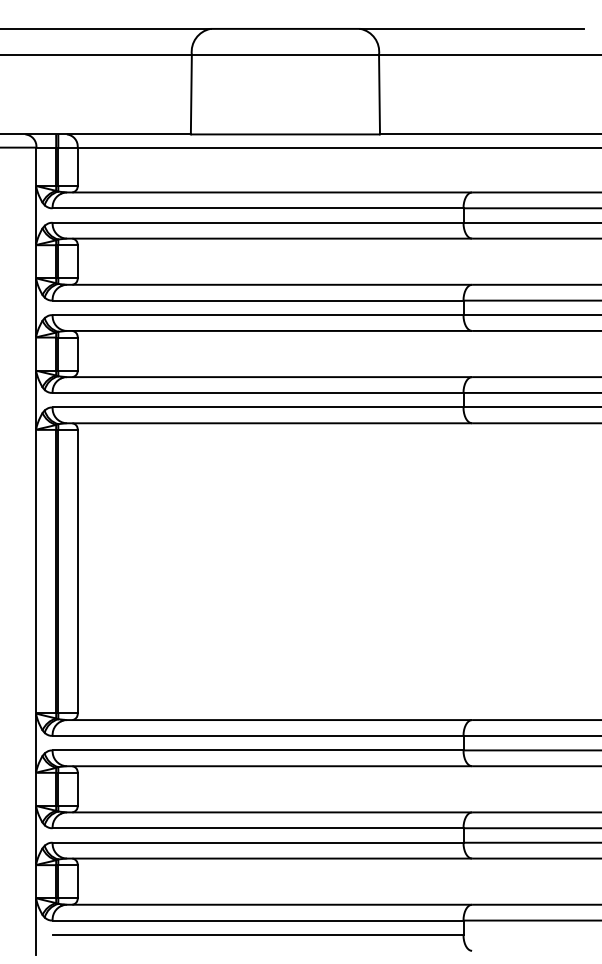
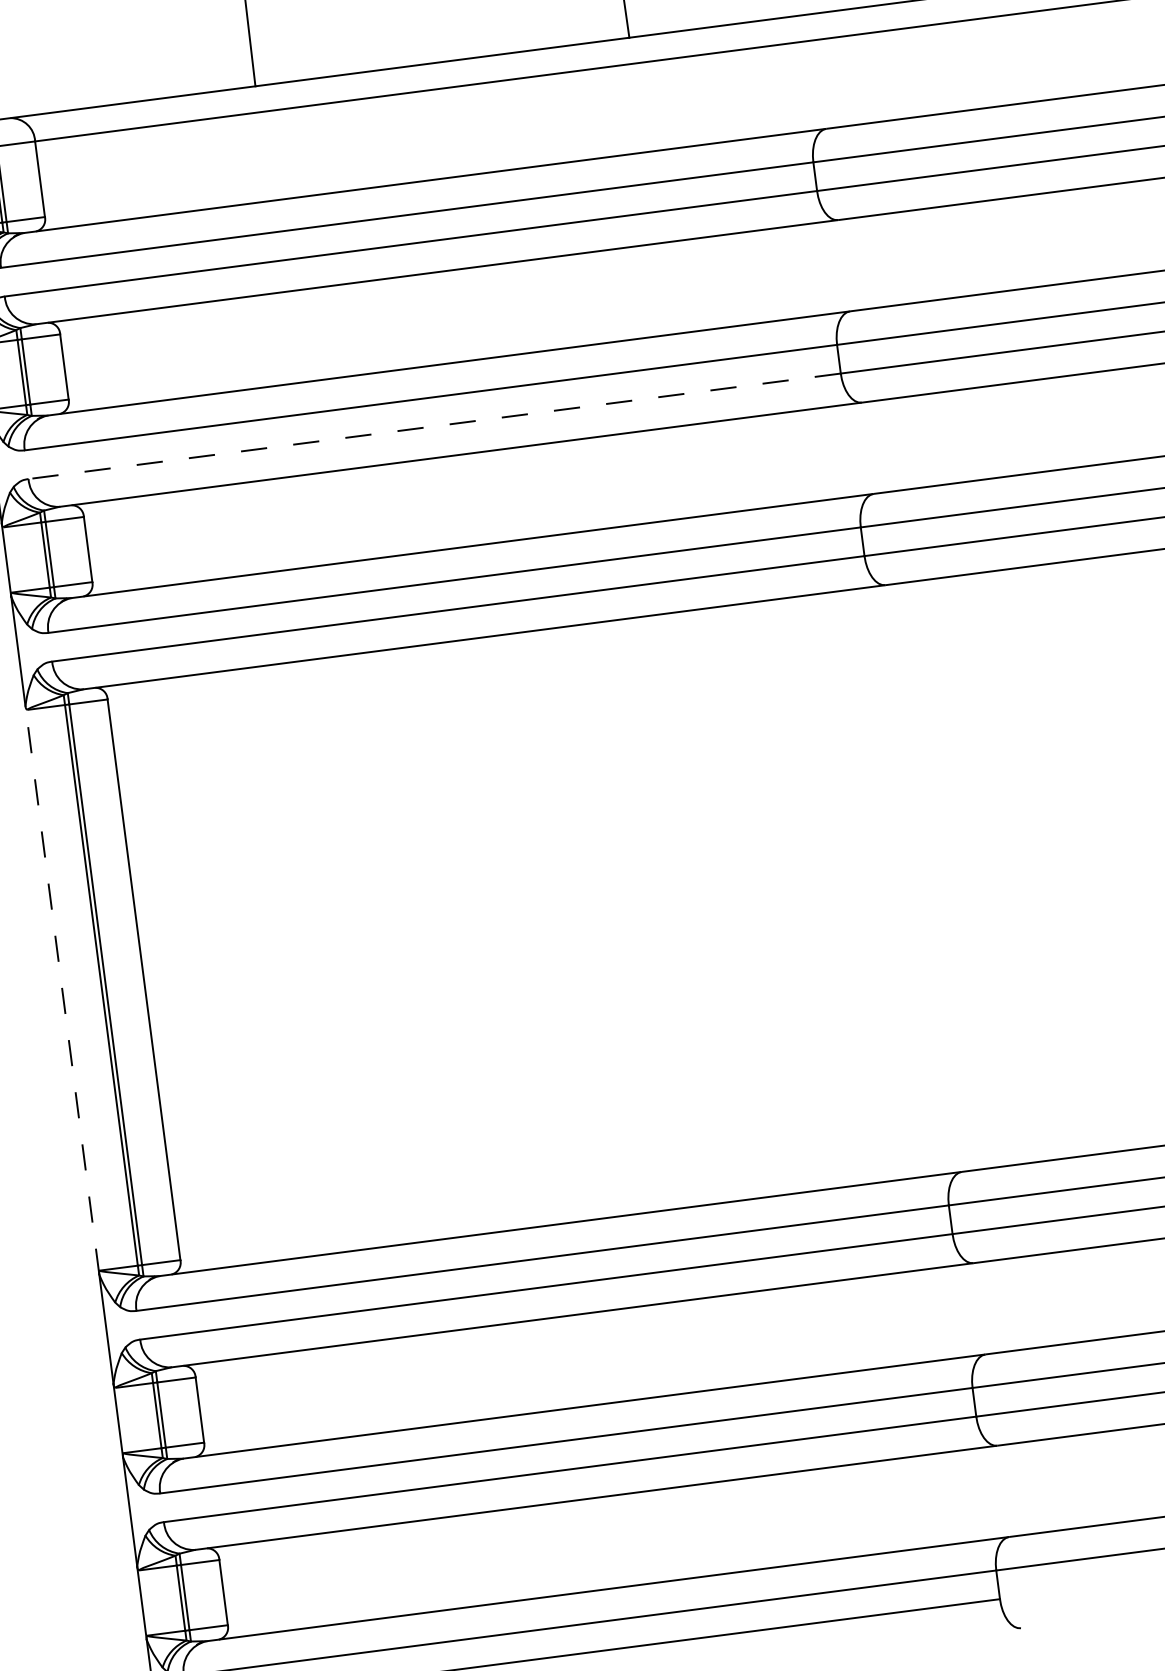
line: (257, 315) -> (433, 427), solid -> dashed
line: (36, 571) -> (62, 990), solid -> dashed

